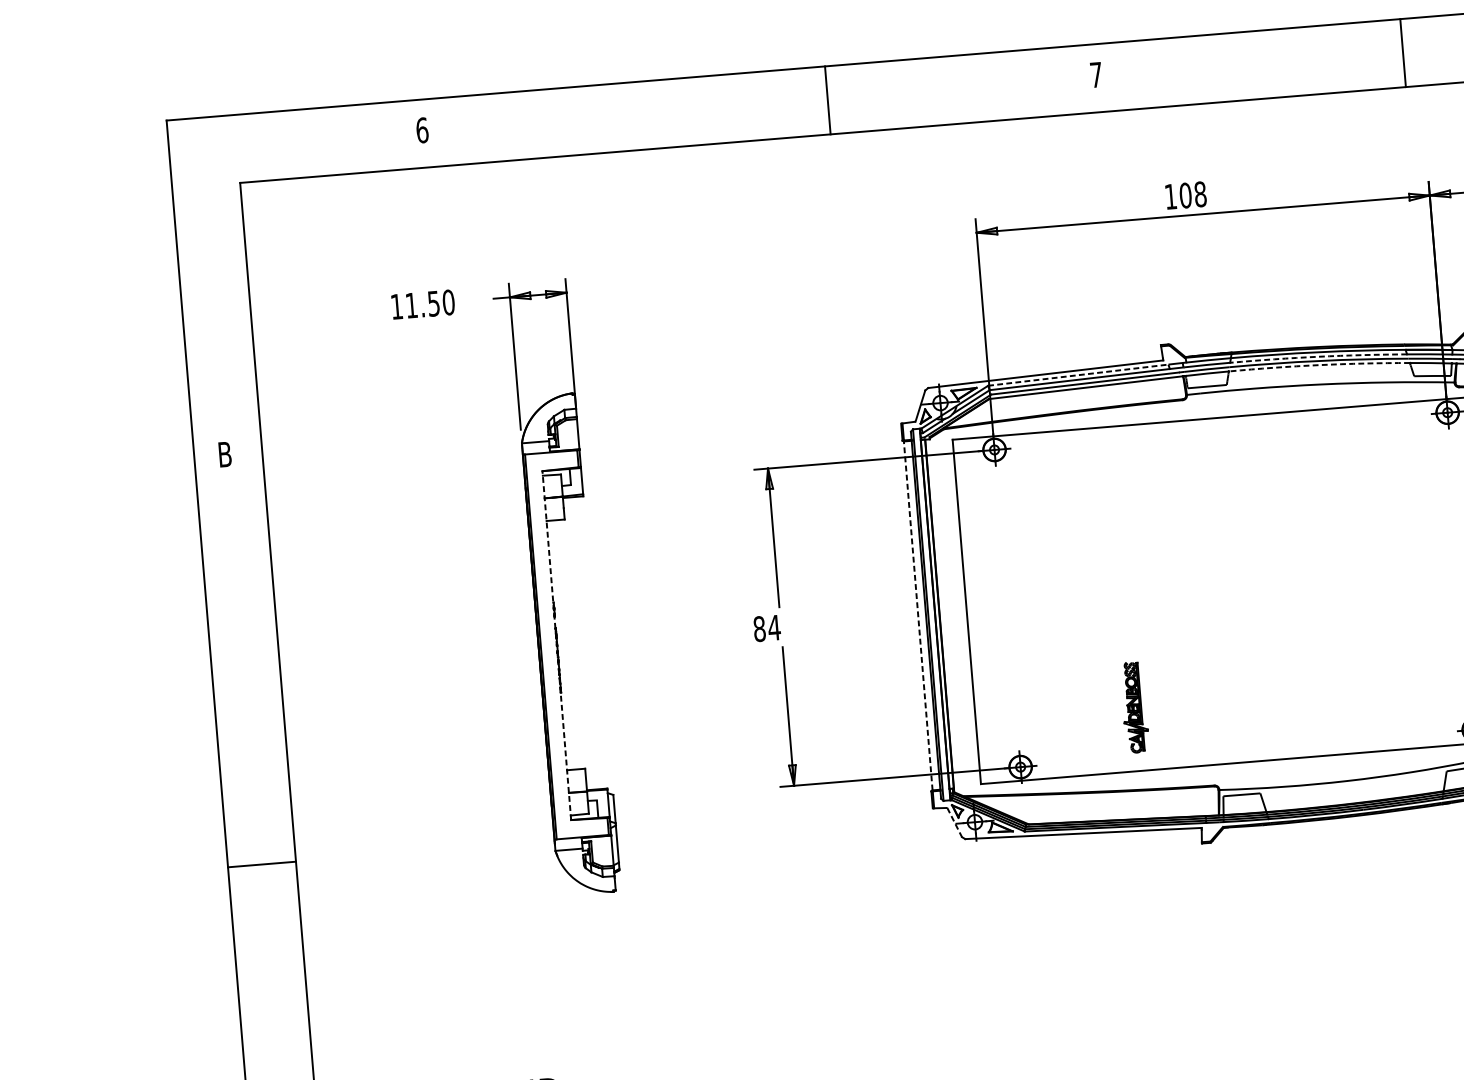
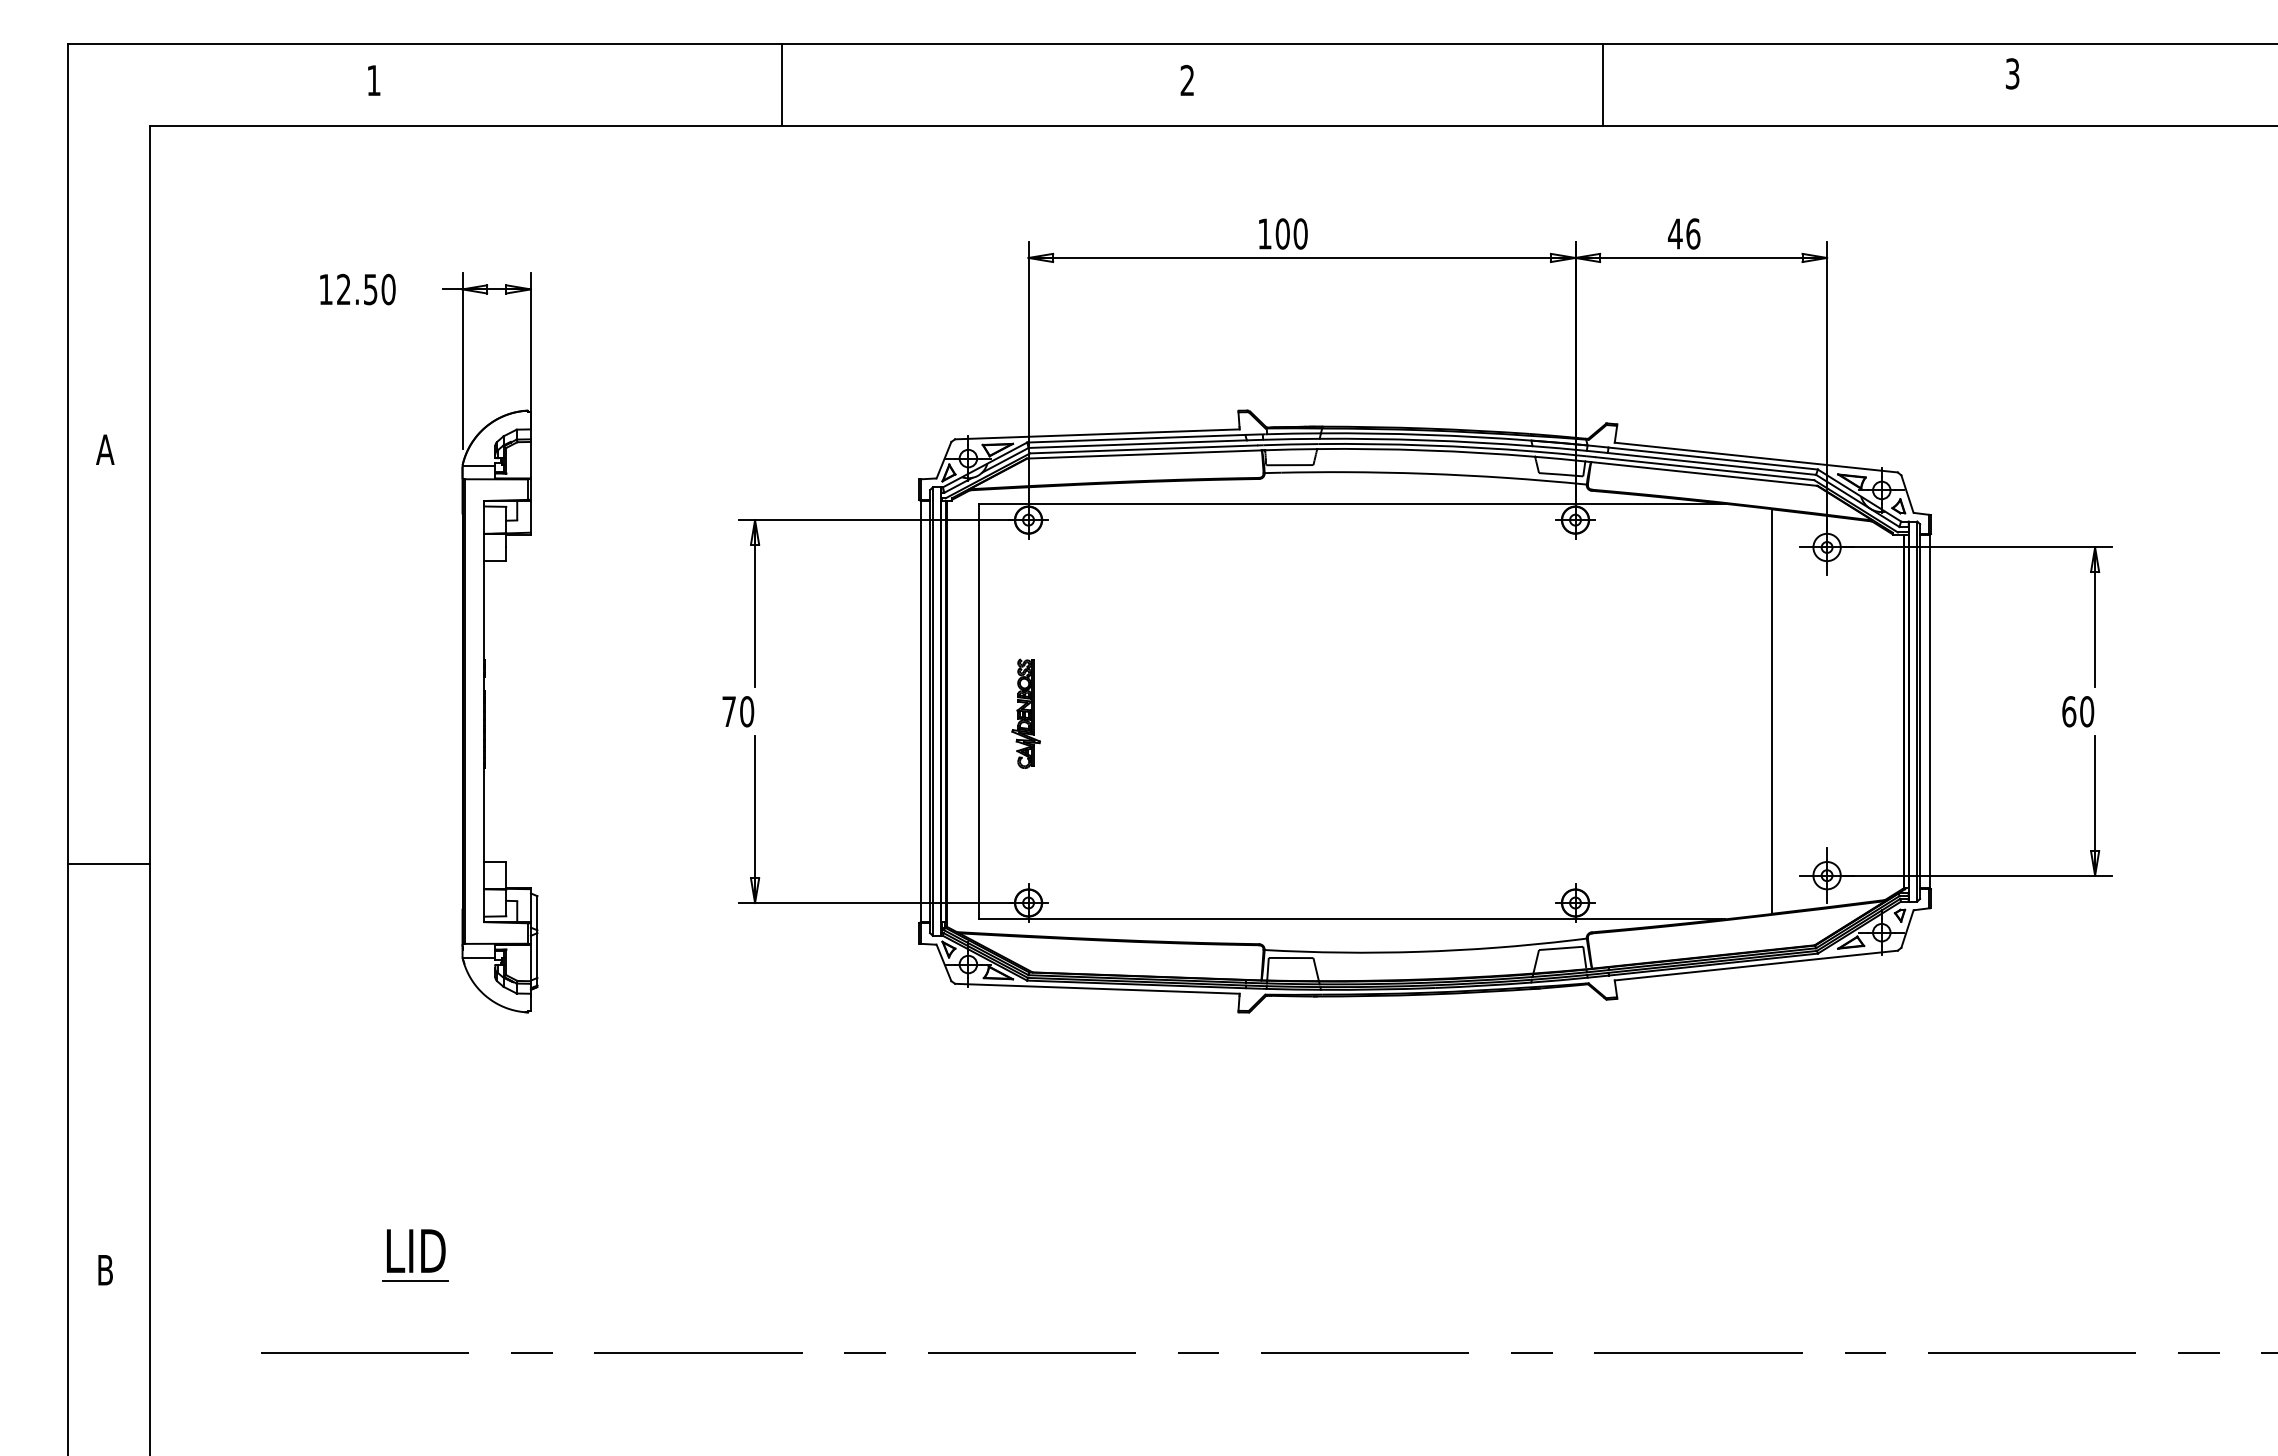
line: (1403, 53) -> (1602, 84), moved
text: (1096, 74) -> (1187, 79), 7 -> 2
line: (828, 100) -> (782, 84), moved
text: (422, 130) -> (374, 80), 6 -> 1
text: (1200, 194) -> (1300, 234), 108 -> 100
text: (411, 304) -> (343, 288), 11.50 -> 12.50
arc: (1318, 356) -> (1426, 440), dashed -> solid
arc: (1319, 365) -> (1426, 450), dashed -> solid
line: (1078, 374) -> (1136, 438), dashed -> solid
text: (225, 454) -> (105, 449), B -> A
line: (918, 615) -> (920, 711), dashed -> solid
text: (767, 628) -> (738, 711), 84 -> 70
line: (556, 645) -> (484, 711), dashed -> solid
part: (1134, 707) -> (1025, 713), moved
line: (955, 822) -> (944, 962), dashed -> solid
line: (262, 864) -> (109, 863), moved

